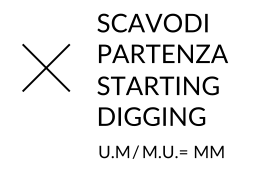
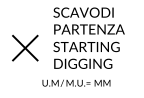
part: (46, 66) -> (25, 47), moved
text: (161, 150) -> (76, 82), moved

